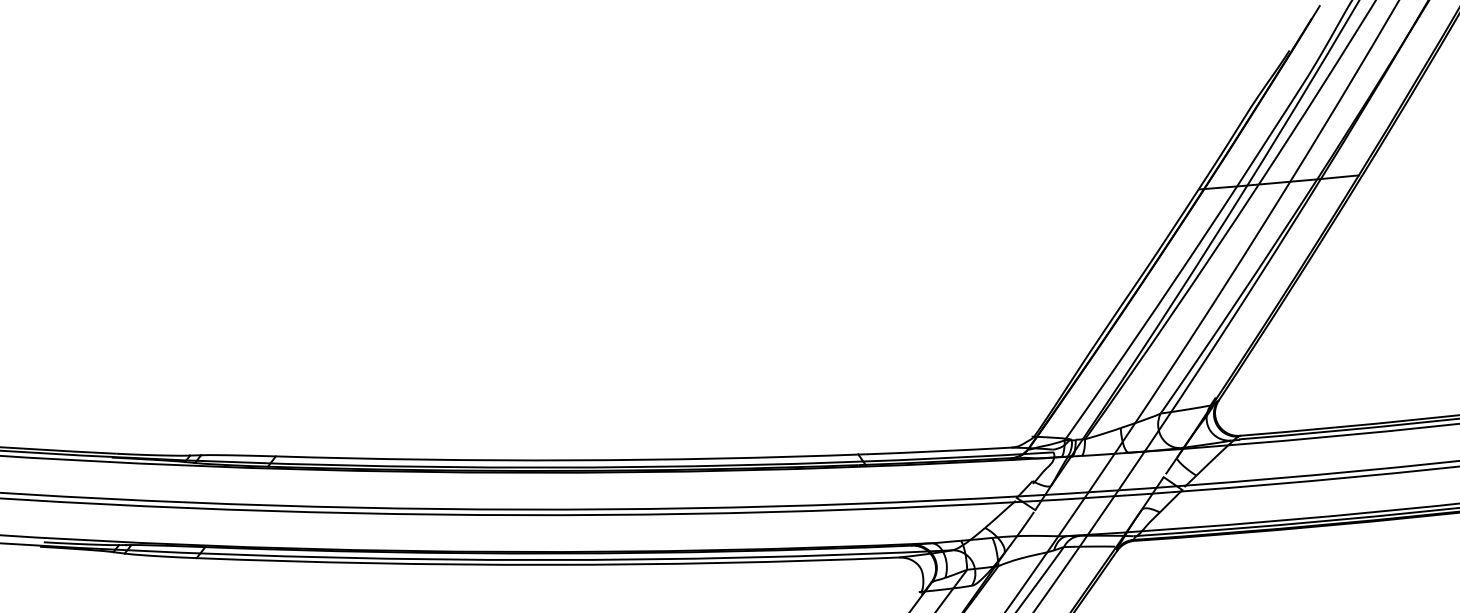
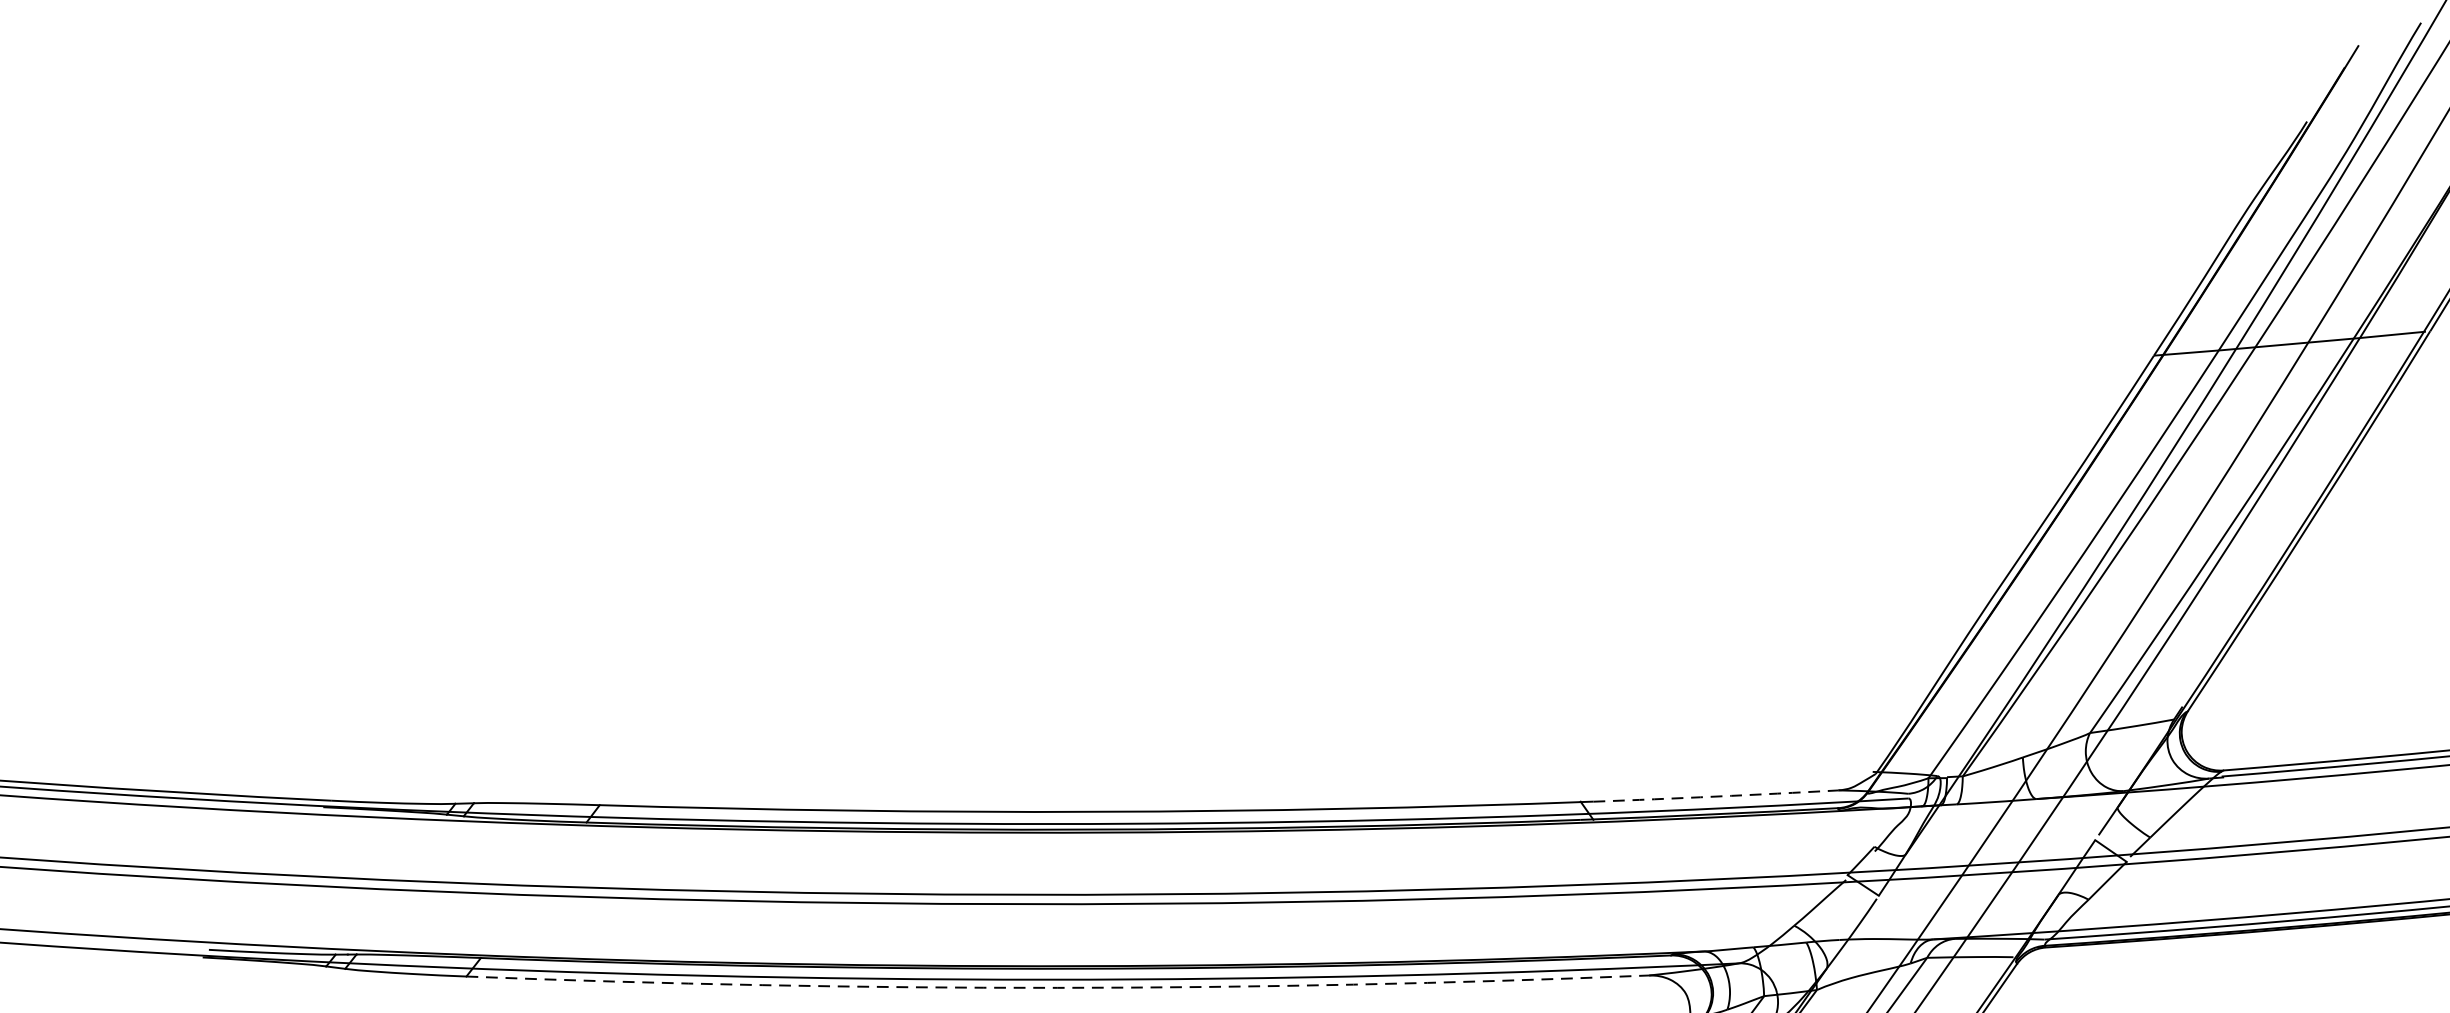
arc: (938, 451) -> (1715, 796), solid -> dashed
arc: (547, 564) -> (1057, 987), solid -> dashed

